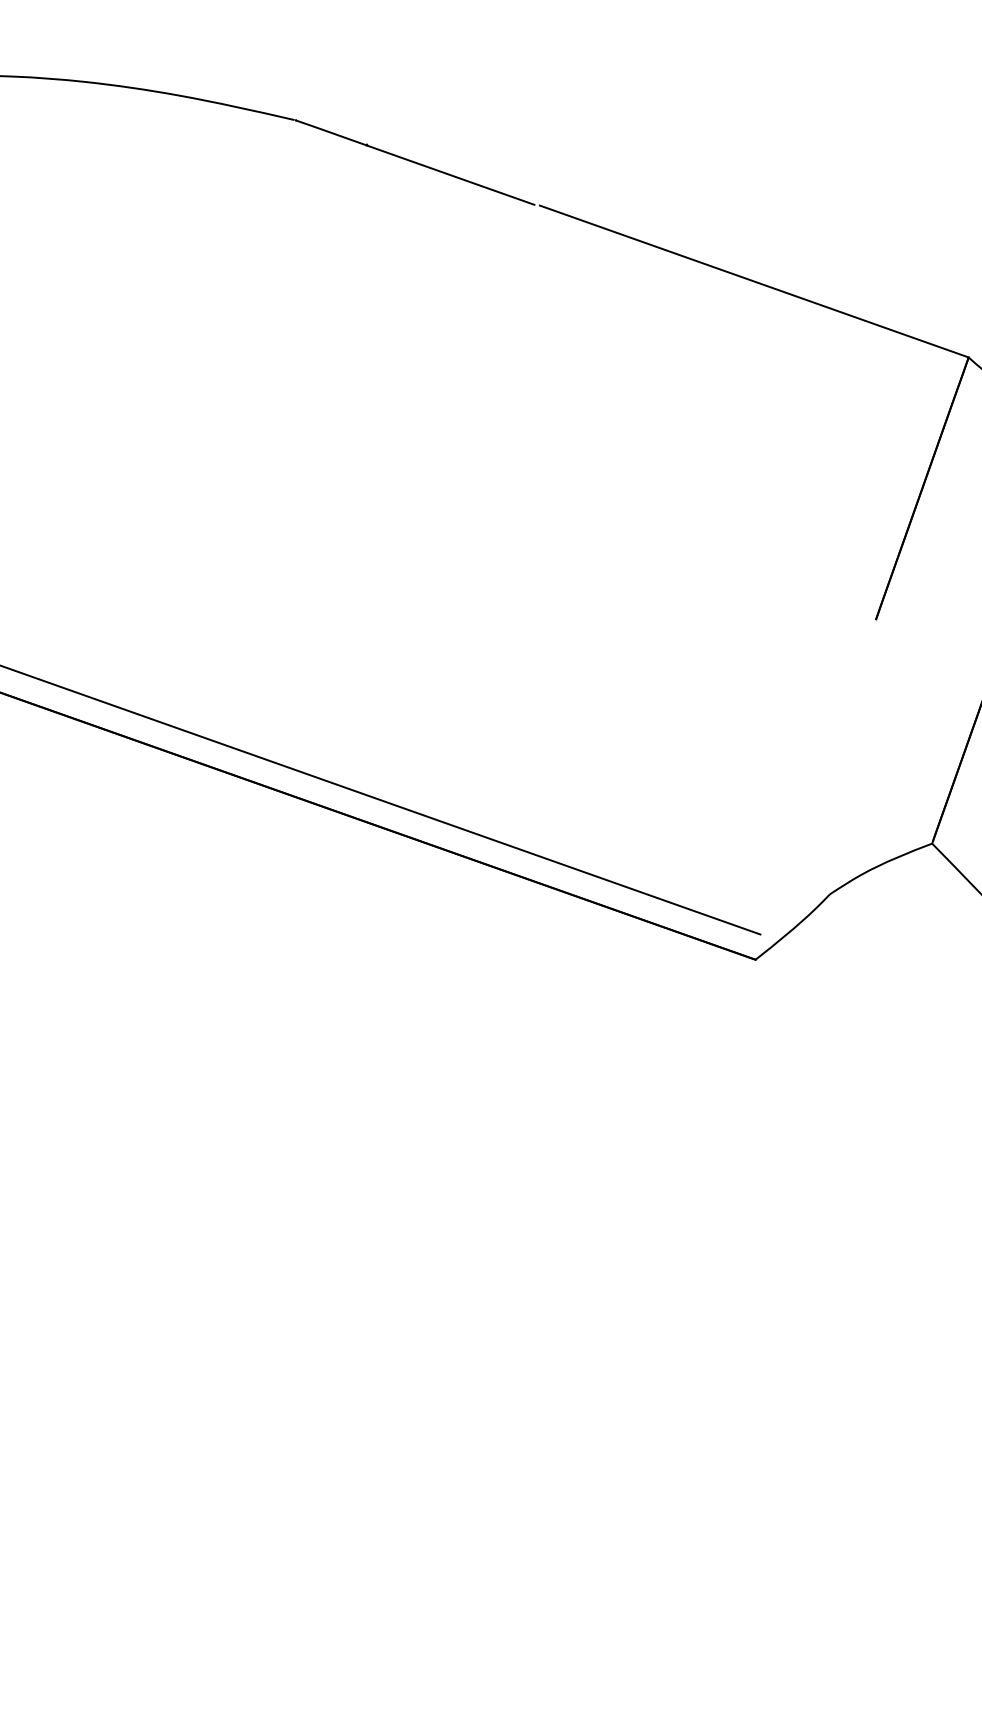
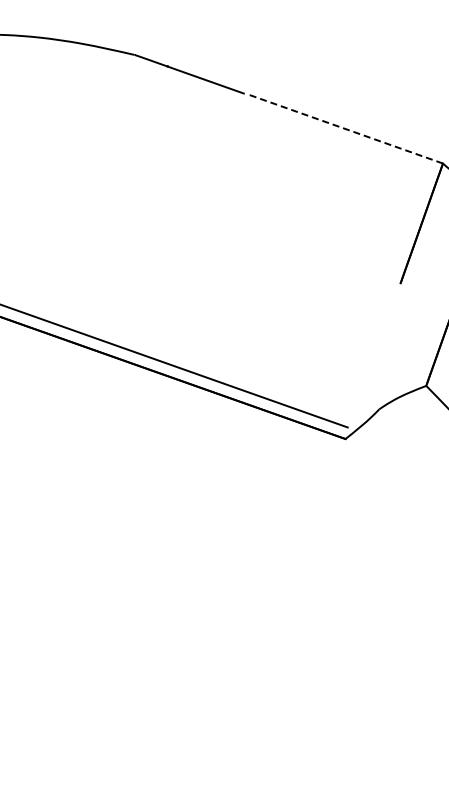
line: (753, 280) -> (344, 128), solid -> dashed

